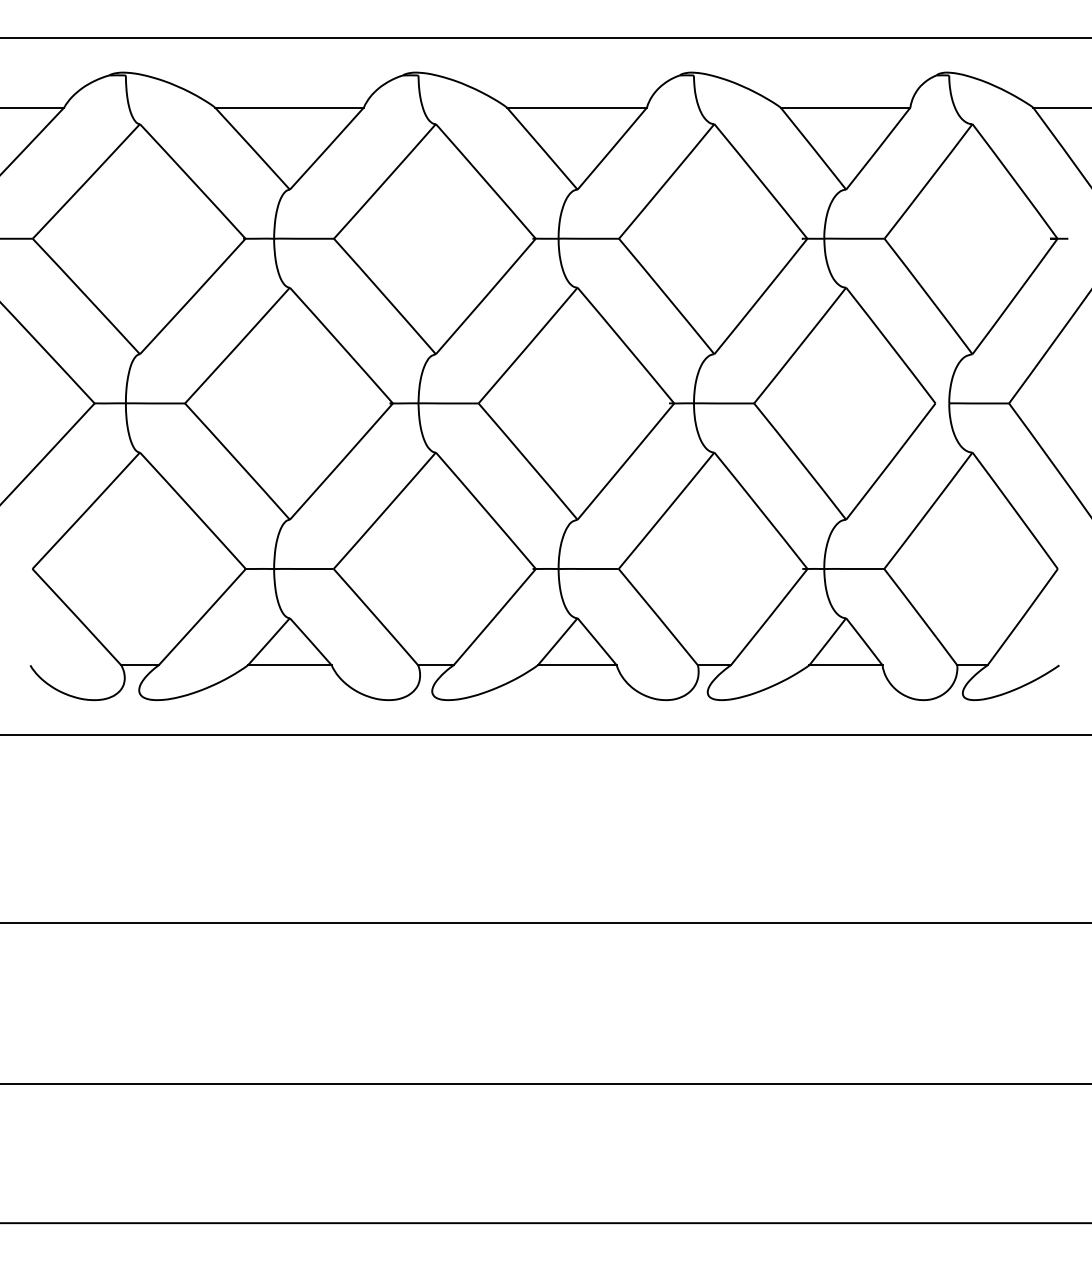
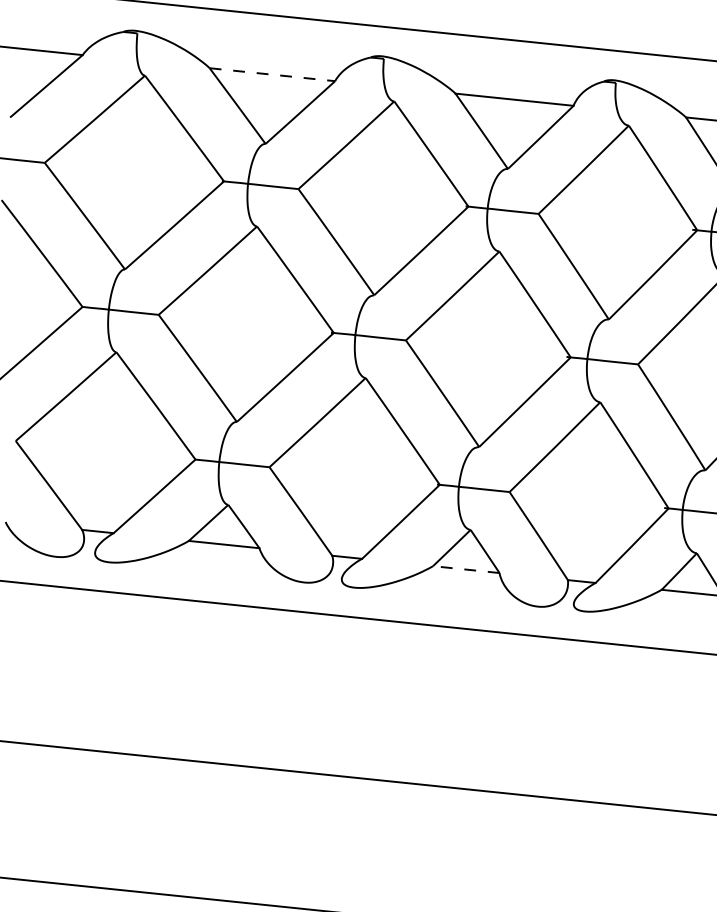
line: (289, 107) -> (272, 74), solid -> dashed
line: (576, 665) -> (465, 569), solid -> dashed

